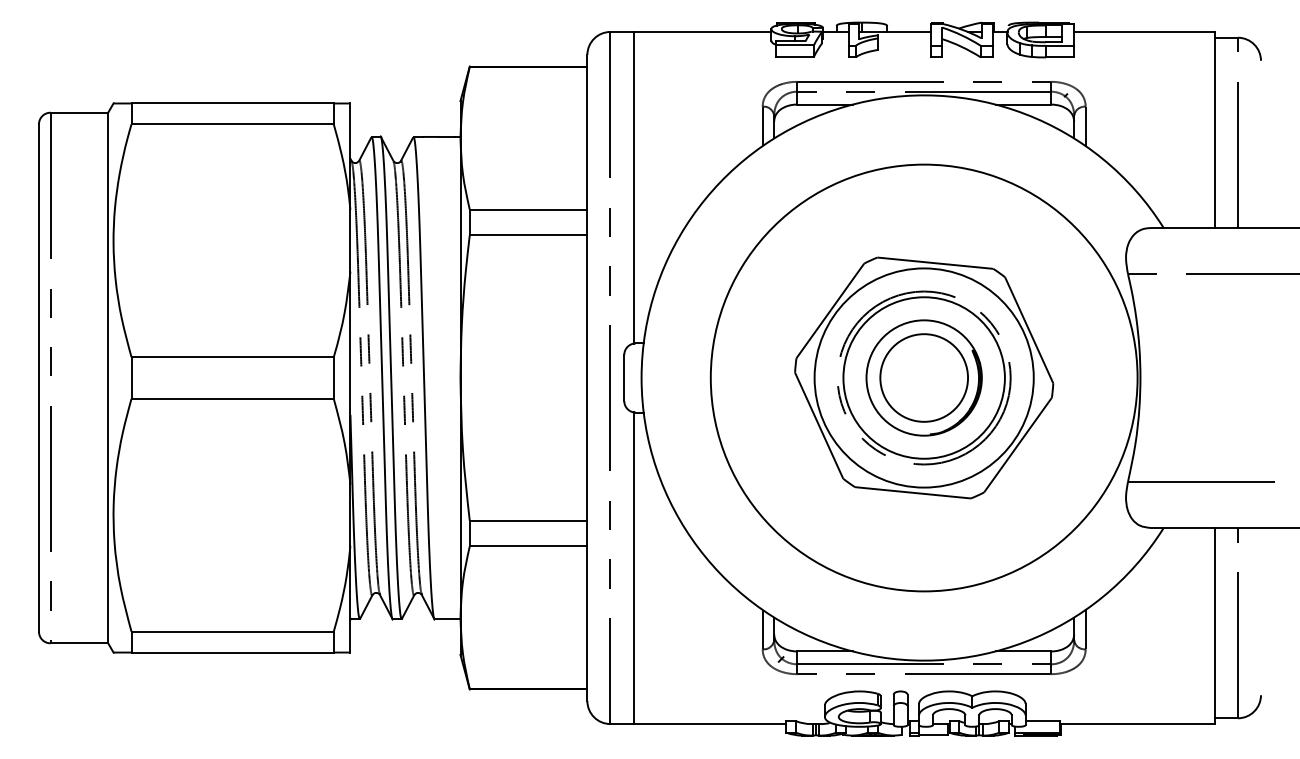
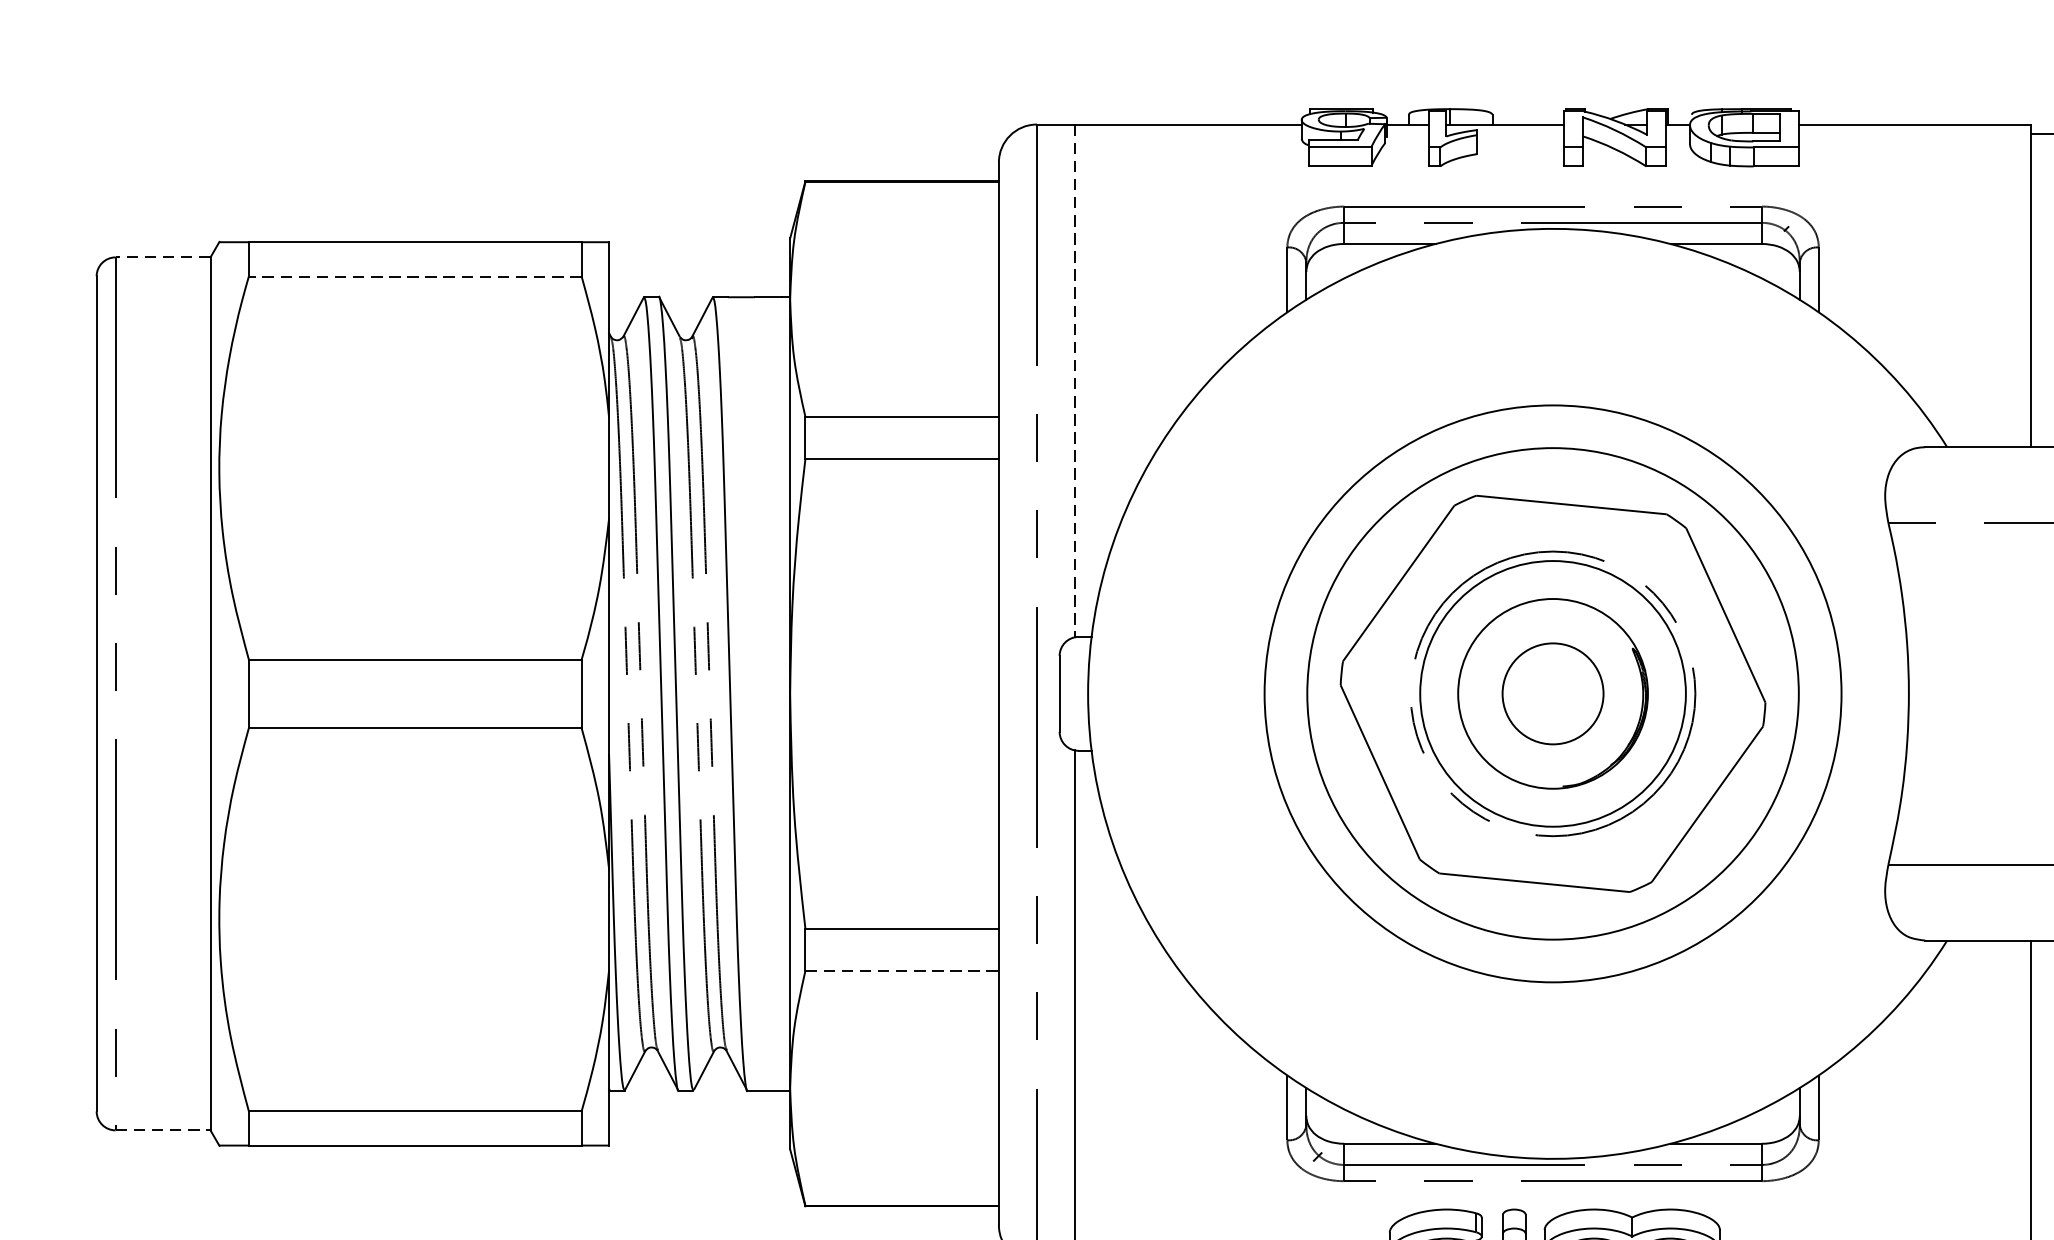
line: (79, 112) -> (163, 257), solid -> dashed
line: (232, 124) -> (415, 276), solid -> dashed
line: (633, 187) -> (1074, 380), solid -> dashed
circle: (923, 377) -> (1551, 693), size x0.7
circle: (923, 377) -> (1551, 693), size x1.6
circle: (924, 377) -> (1553, 693), size x0.7
line: (528, 546) -> (902, 971), solid -> dashed
line: (79, 643) -> (163, 1130), solid -> dashed

